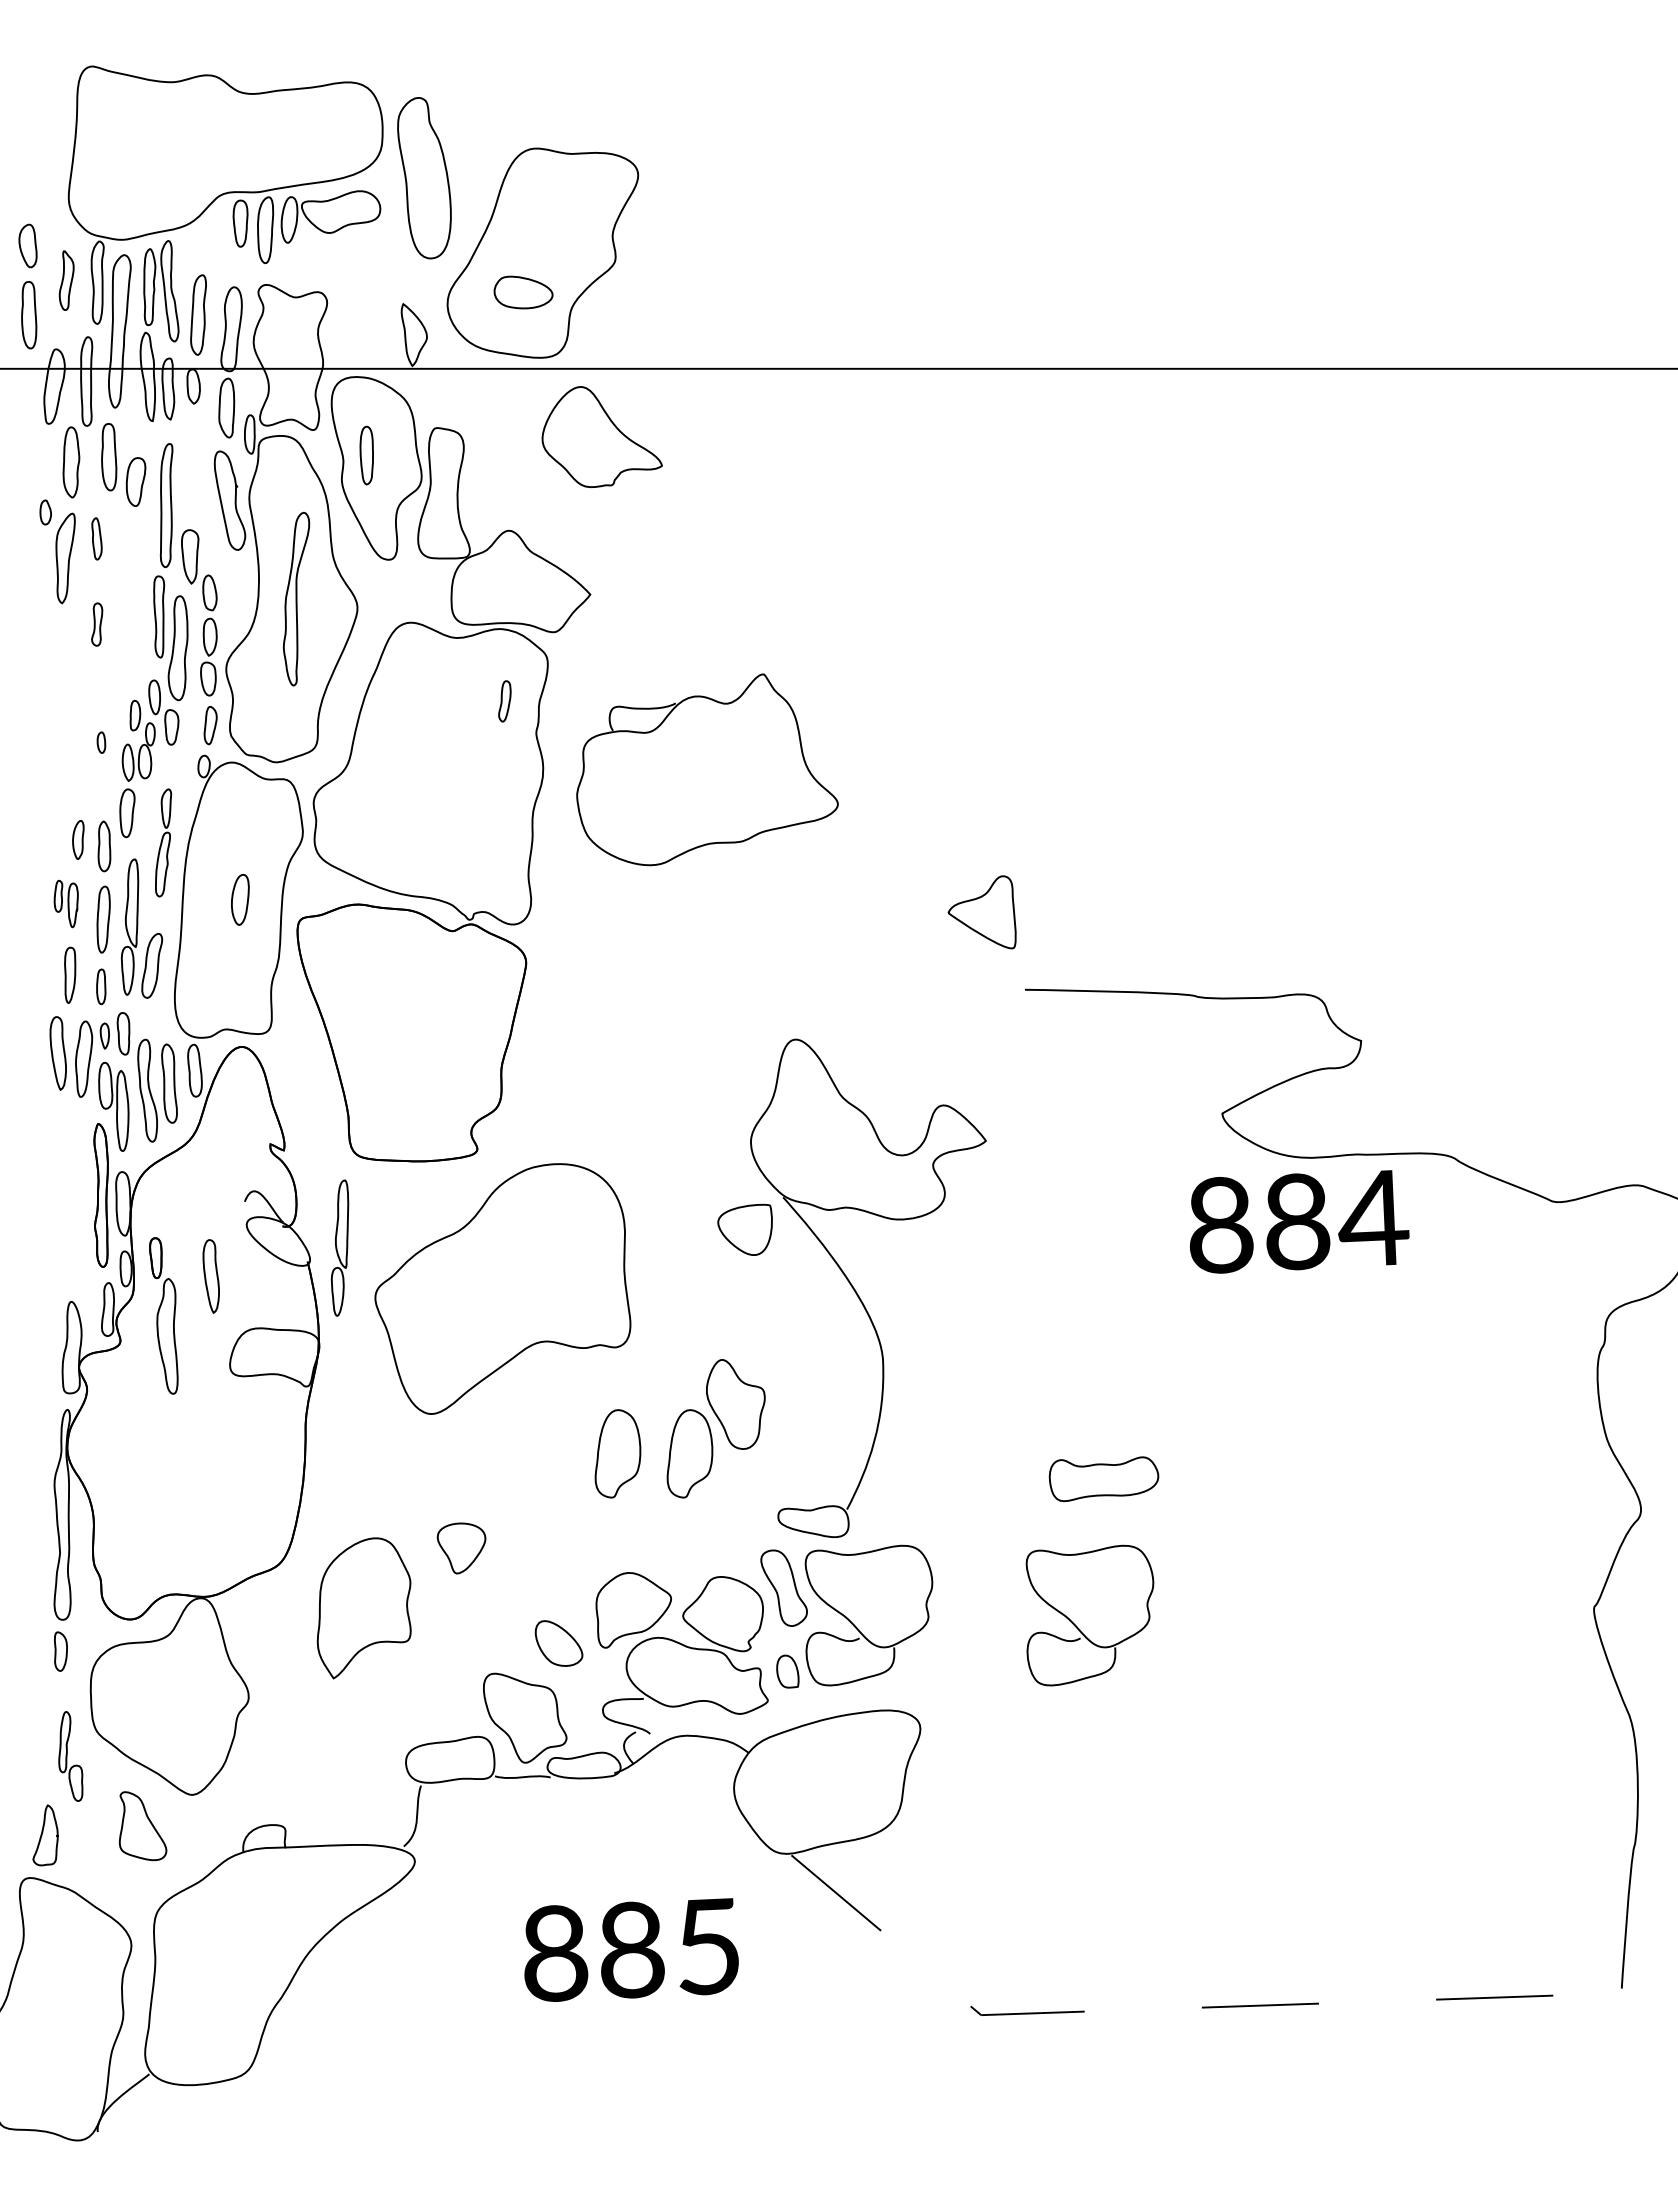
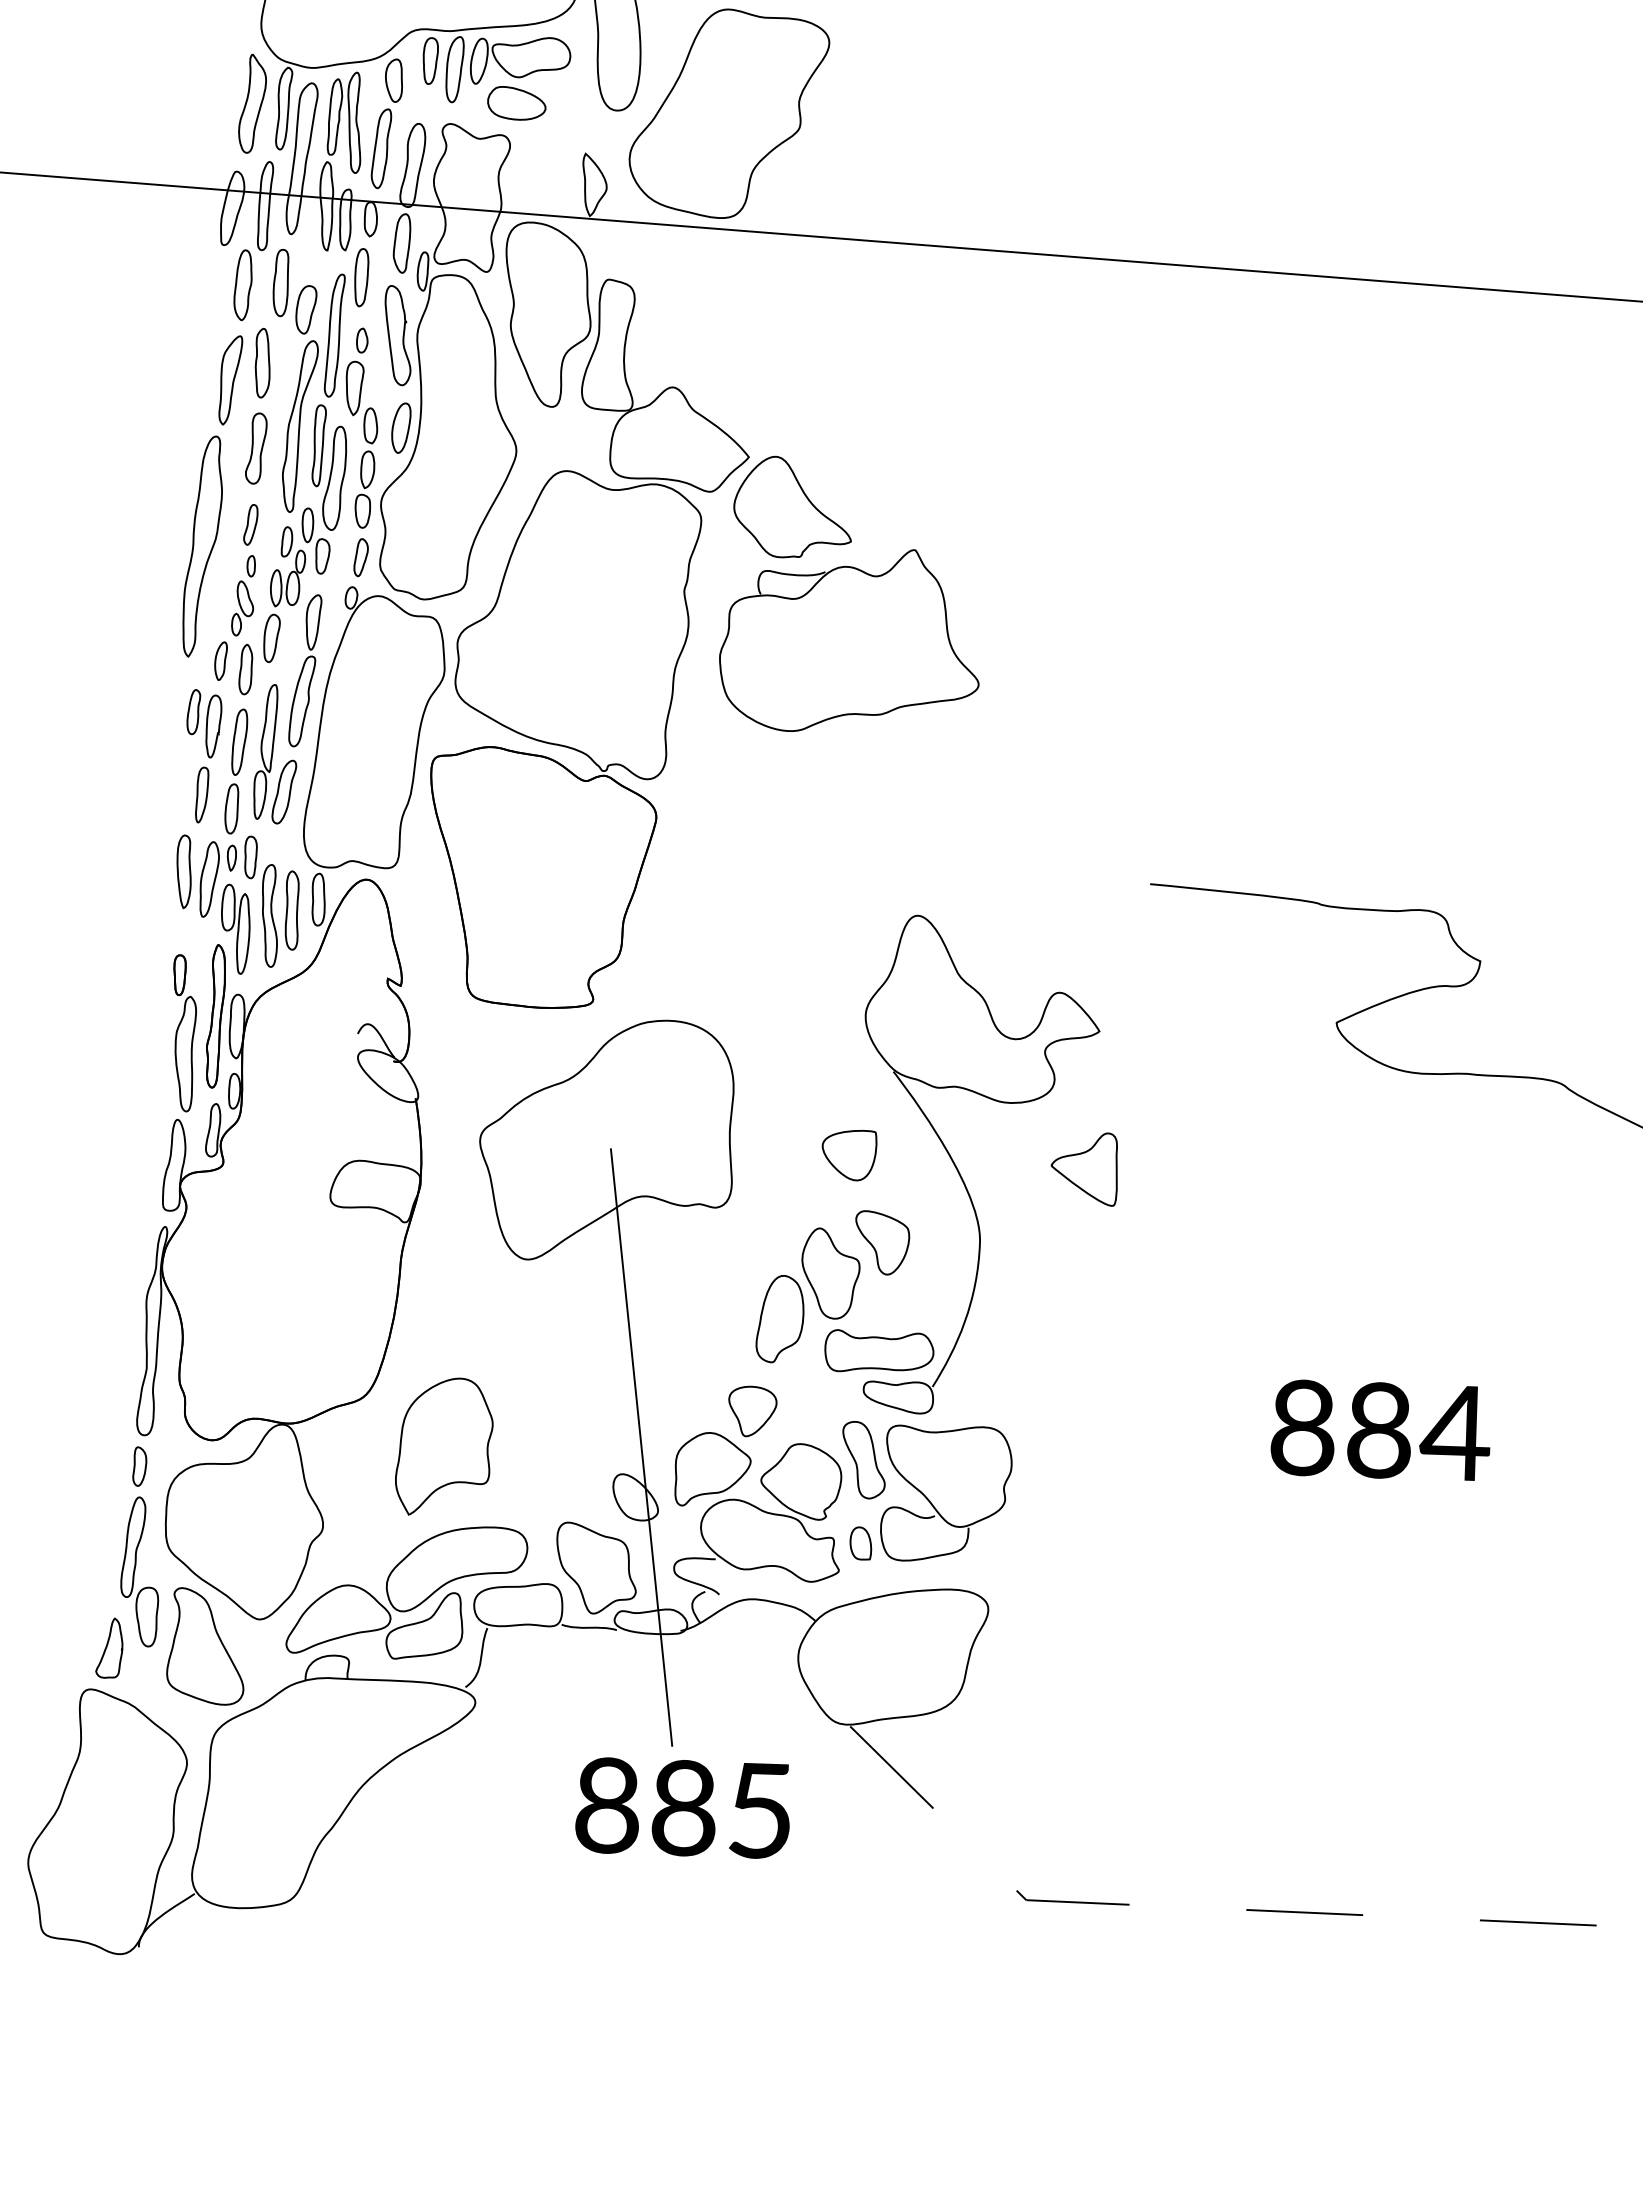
part: (27, 245) -> (393, 80), moved
part: (66, 280) -> (252, 103), size x1.67
part: (523, 292) -> (516, 103), moved
part: (29, 315) -> (213, 135), removed
part: (601, 436) -> (793, 507), moved
part: (366, 455) -> (361, 277), moved
part: (45, 512) -> (362, 340), moved
part: (96, 538) -> (262, 362), size x1.67
part: (296, 598) -> (299, 425), moved
part: (96, 624) -> (255, 448), size x1.67
part: (504, 701) -> (250, 524), moved
part: (51, 726) -> (202, 546), added
part: (96, 785) -> (243, 608), added
part: (163, 842) -> (305, 670), size x1.43
part: (240, 899) -> (401, 427), moved
part: (65, 903) -> (202, 723), size x1.43
part: (981, 912) -> (1084, 1167), moved
part: (101, 986) -> (232, 808), size x1.43
text: (1299, 1221) -> (1381, 1430), moved
part: (744, 1229) -> (848, 1154), moved
part: (339, 1247) -> (448, 1086), removed
part: (210, 1276) -> (317, 1105), removed
part: (163, 1315) -> (182, 1032), moved
part: (784, 1369) -> (881, 1242), added
part: (617, 1453) -> (708, 1313), removed
part: (1103, 1479) -> (878, 1352), moved
part: (461, 1548) -> (751, 1411), moved
line: (560, 1592) -> (641, 1447), added
part: (1089, 1615) -> (1165, 1511), removed
part: (337, 1754) -> (406, 1590), added
part: (70, 1756) -> (141, 1571), size x1.67
part: (142, 1825) -> (207, 1645), size x1.67

